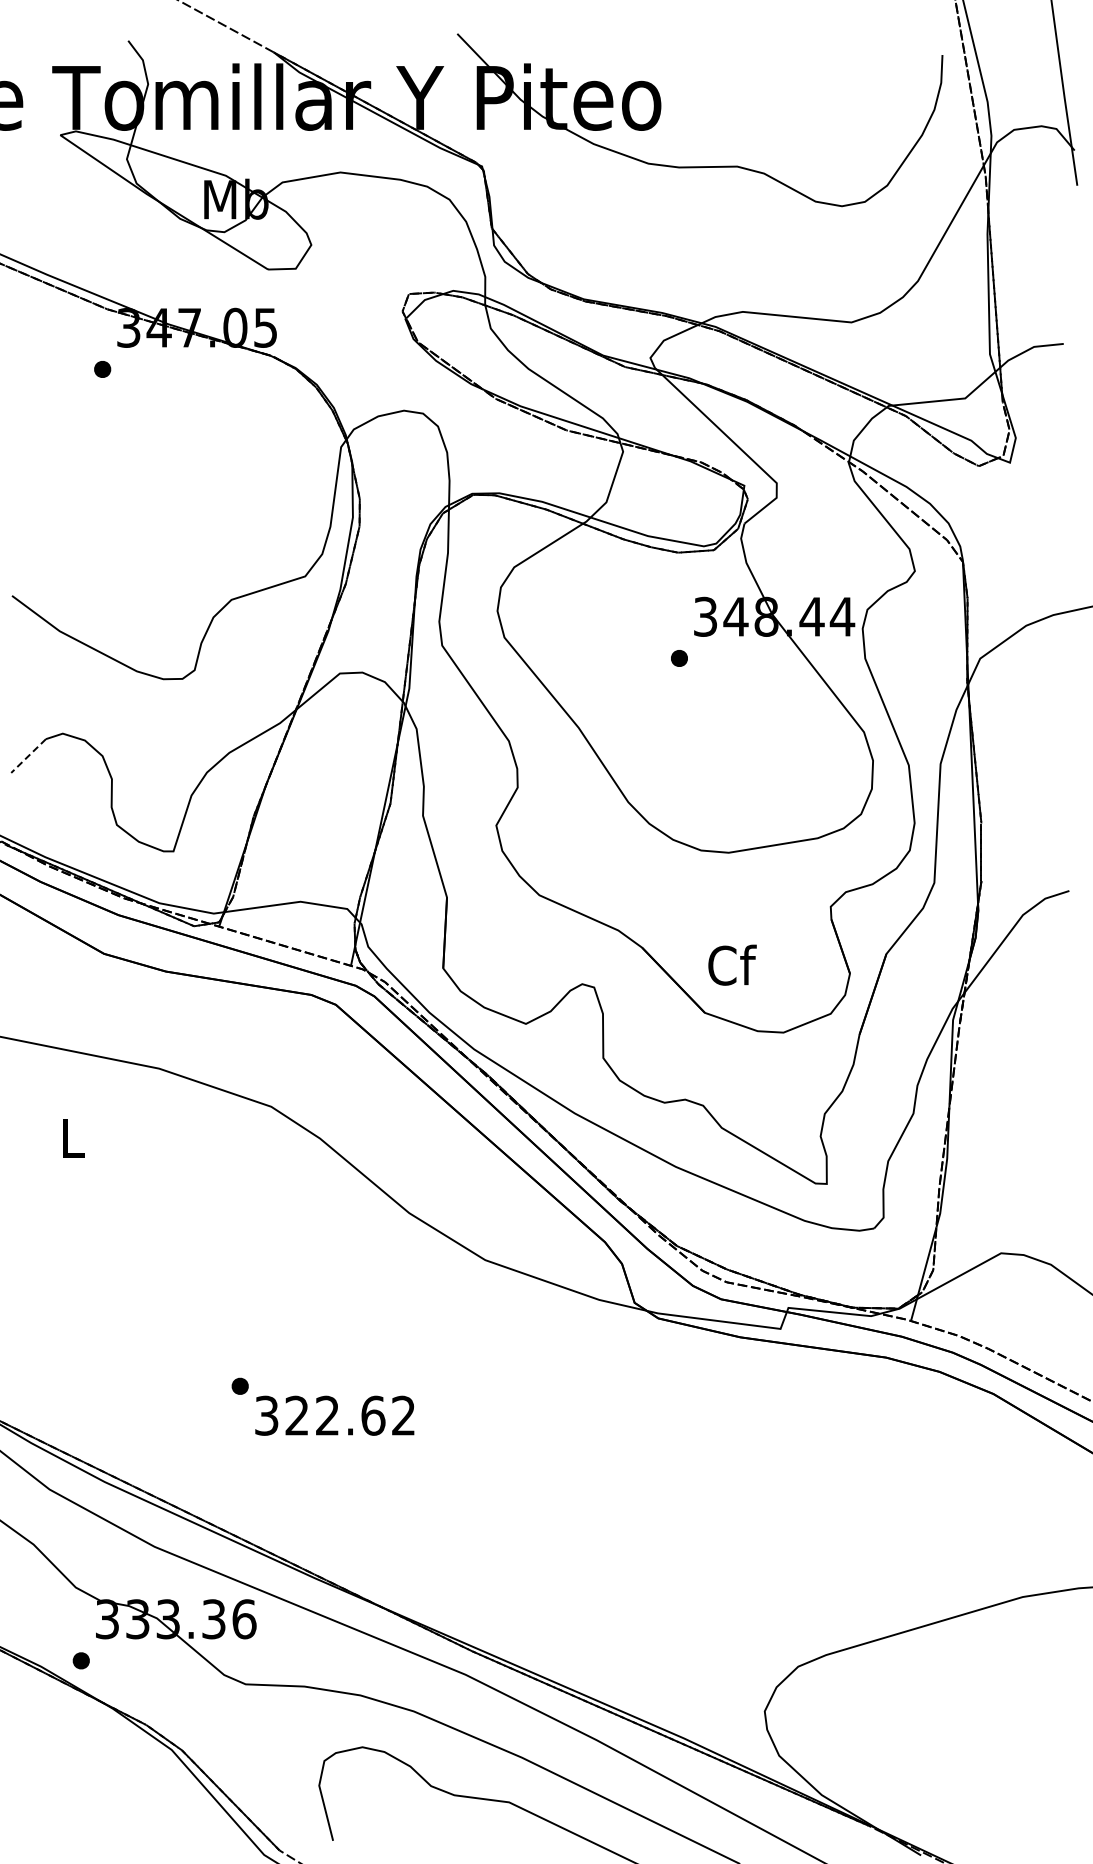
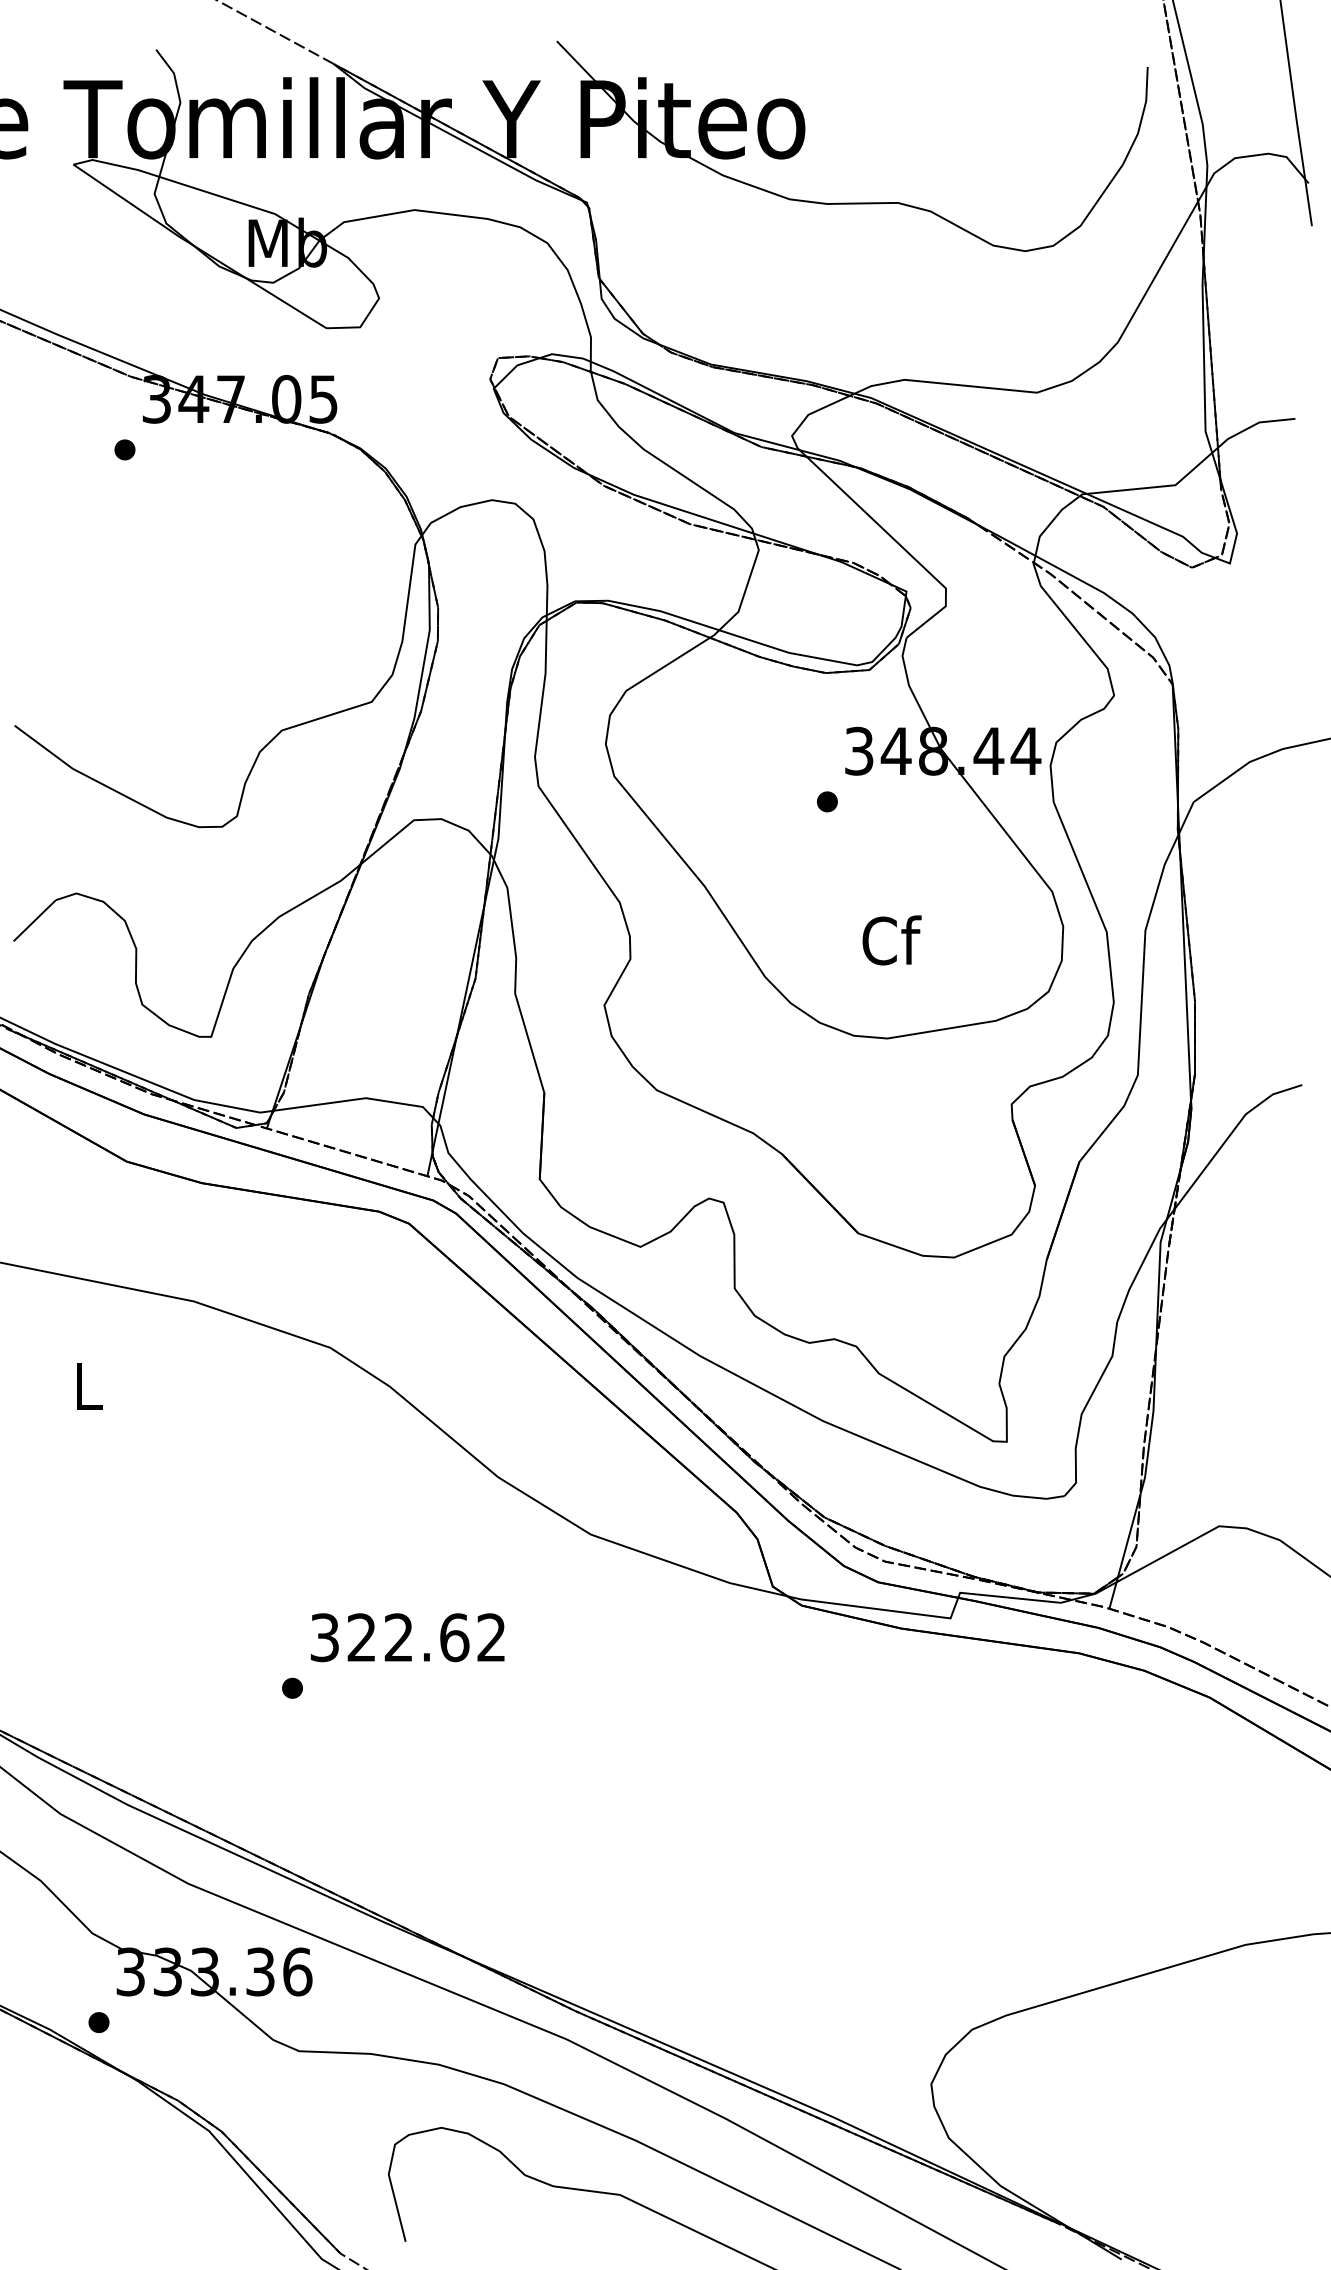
line: (28, 756) -> (34, 921), dashed -> solid
text: (732, 964) -> (892, 939), moved
text: (334, 1415) -> (407, 1637), moved

